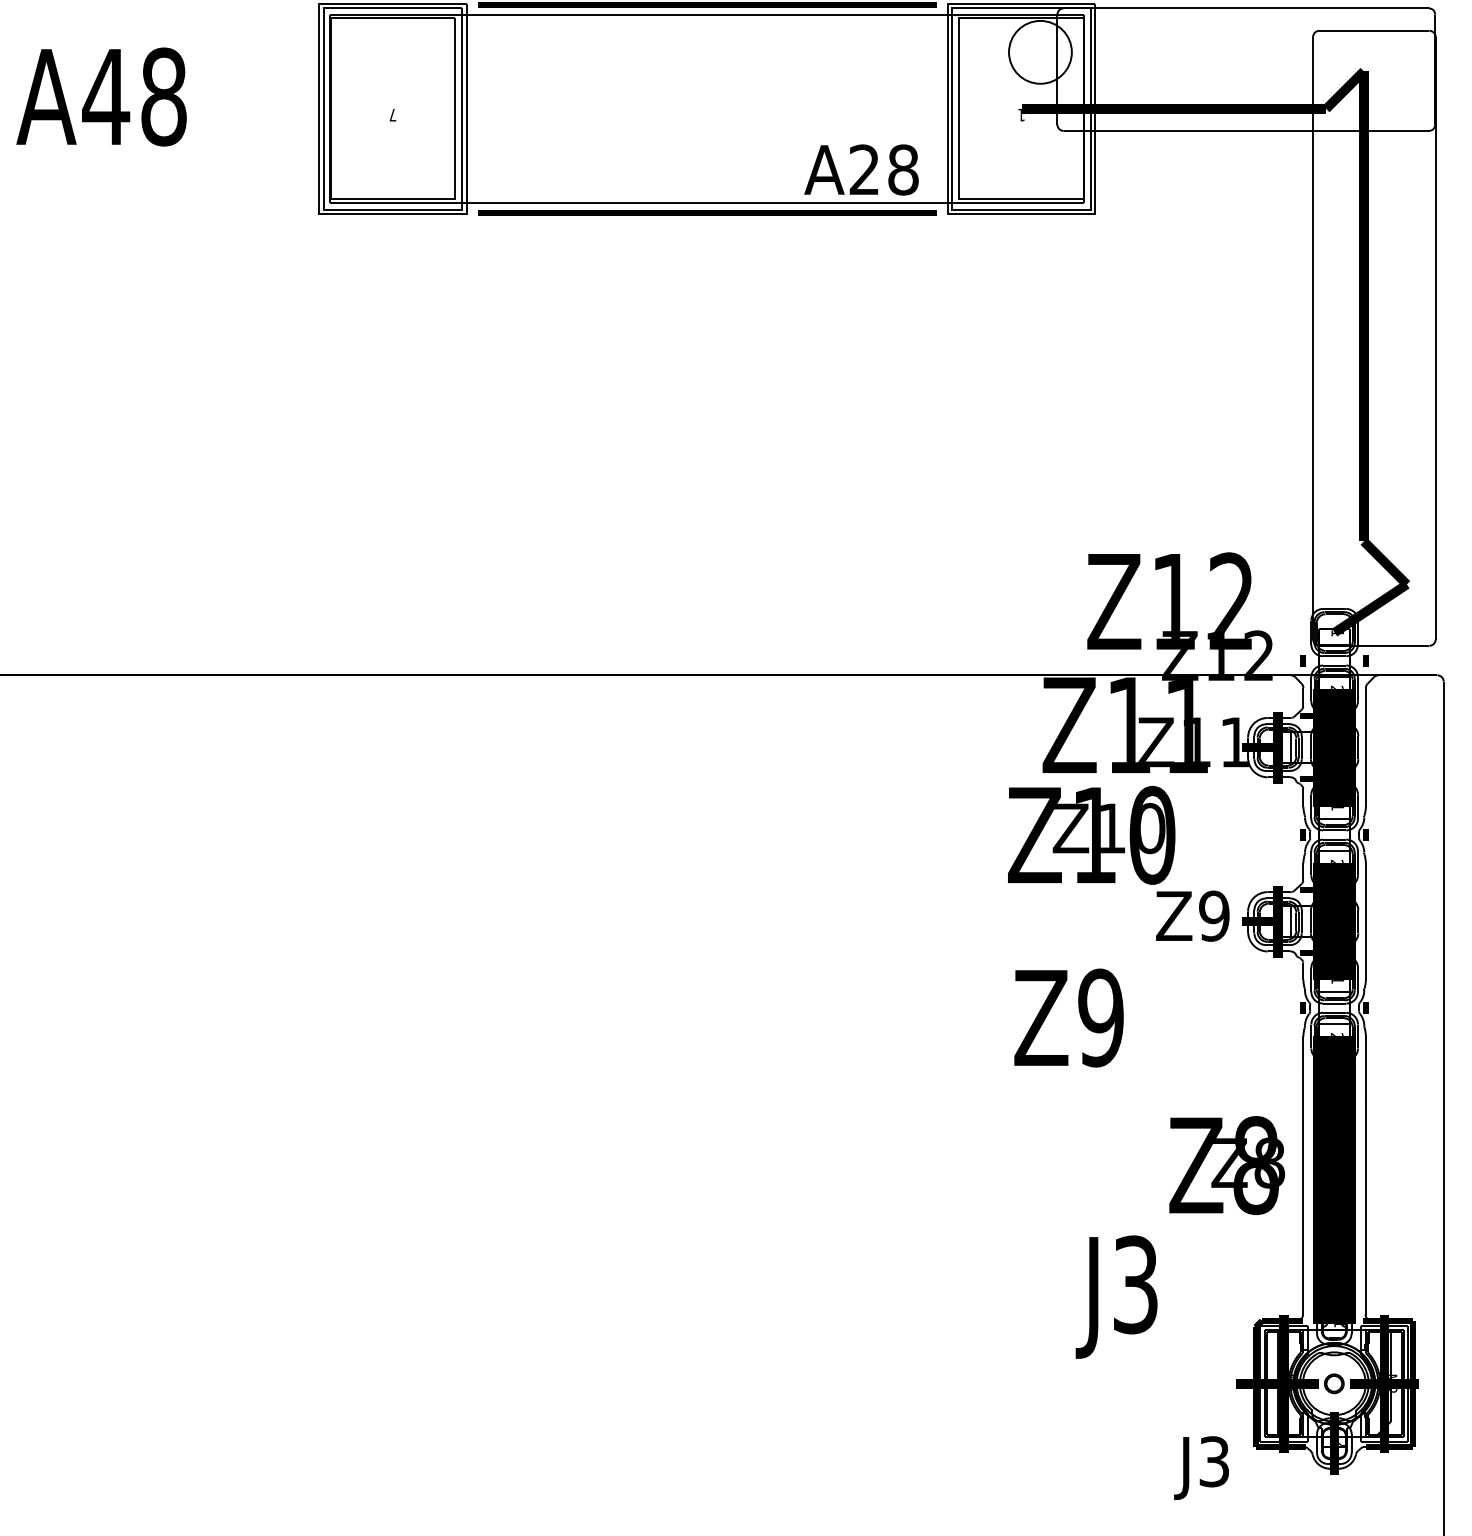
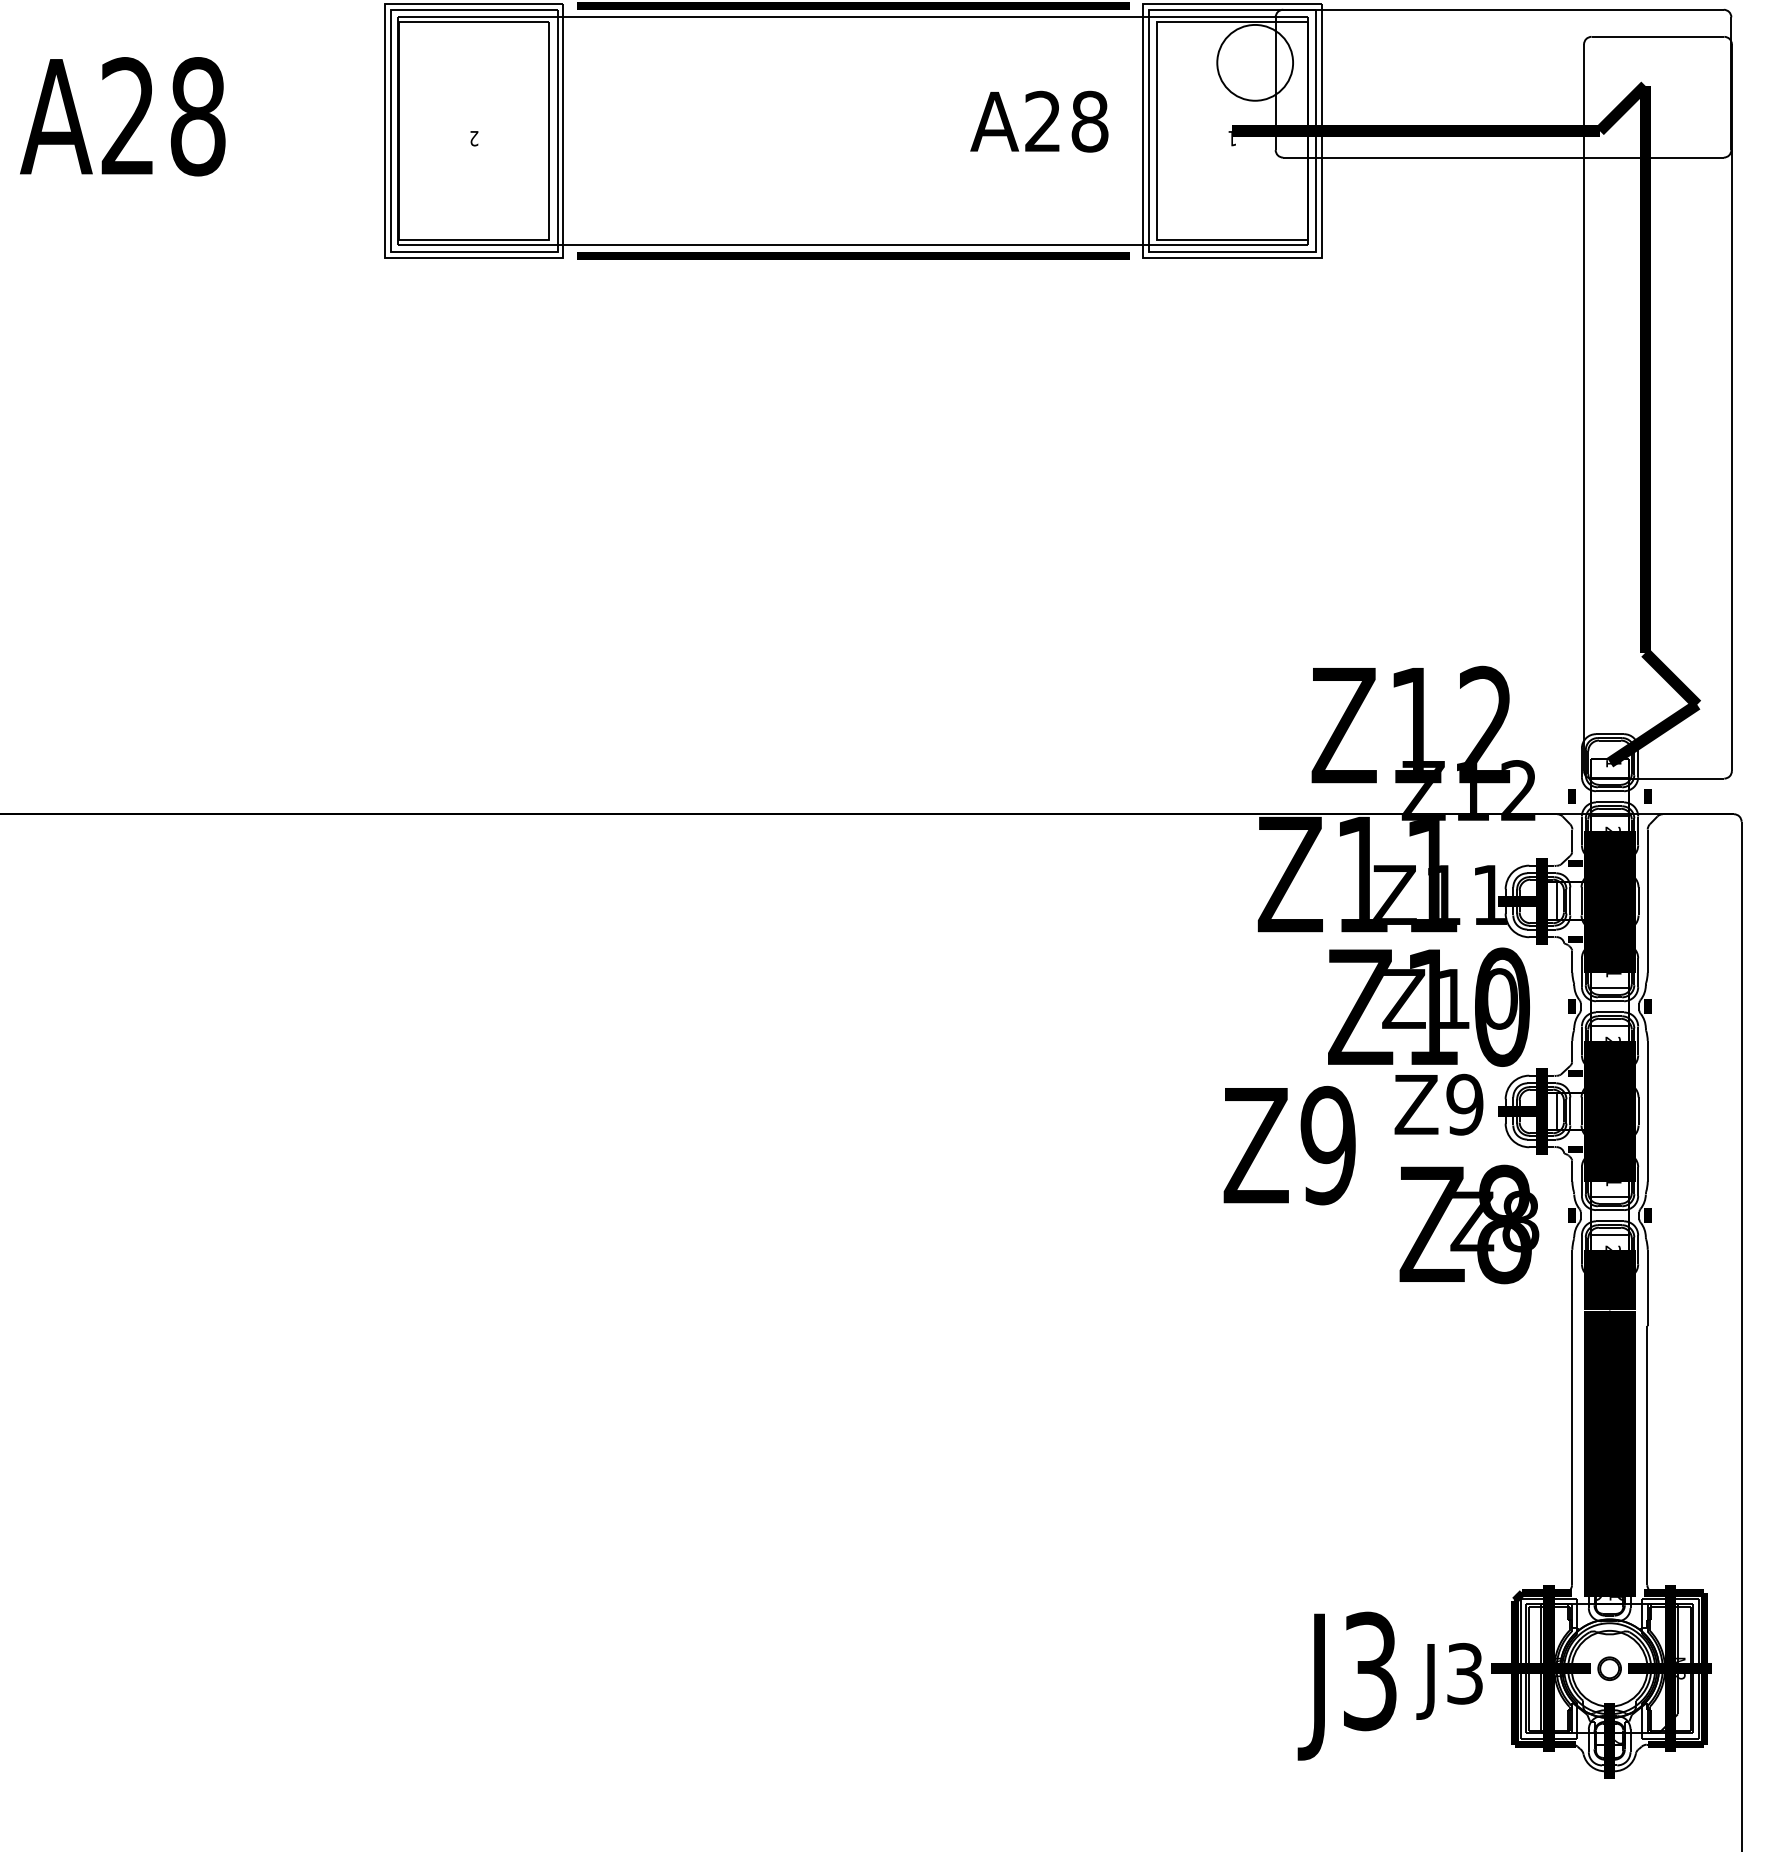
text: (106, 96) -> (128, 115), A48 -> A28
text: (393, 115) -> (474, 138), 7 -> 2
text: (861, 169) -> (1039, 121), moved
text: (1091, 834) -> (1428, 1006), moved
text: (1068, 1017) -> (1289, 1145), moved
text: (1227, 1165) -> (1469, 1224), moved
text: (1116, 1296) -> (1346, 1685), moved
text: (1201, 1468) -> (1449, 1681), moved

